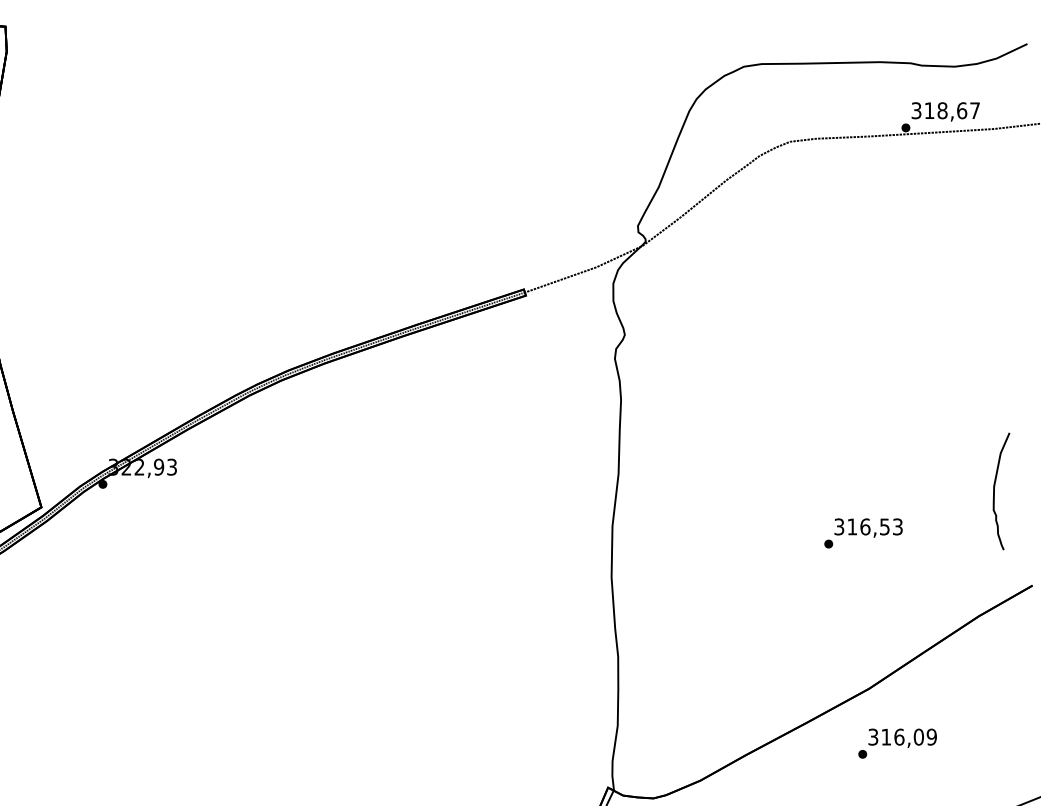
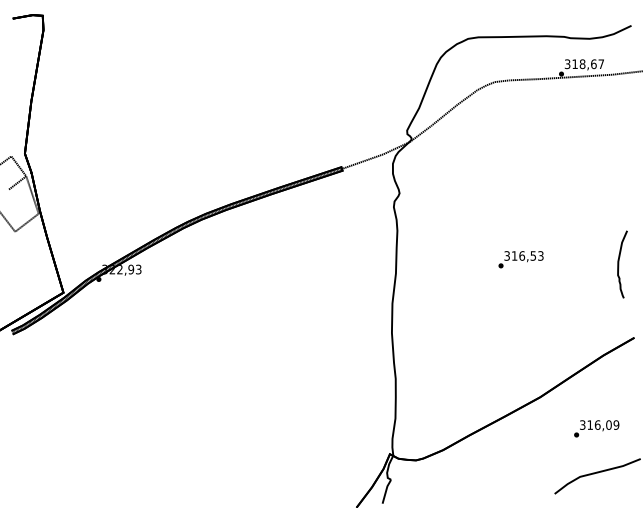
curve: (996, 491) -> (619, 264), moved
text: (862, 533) -> (520, 259), moved
text: (897, 743) -> (596, 428), moved

